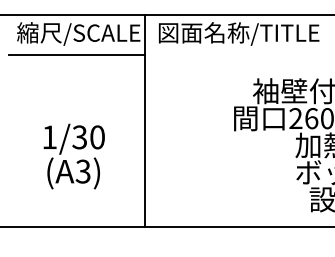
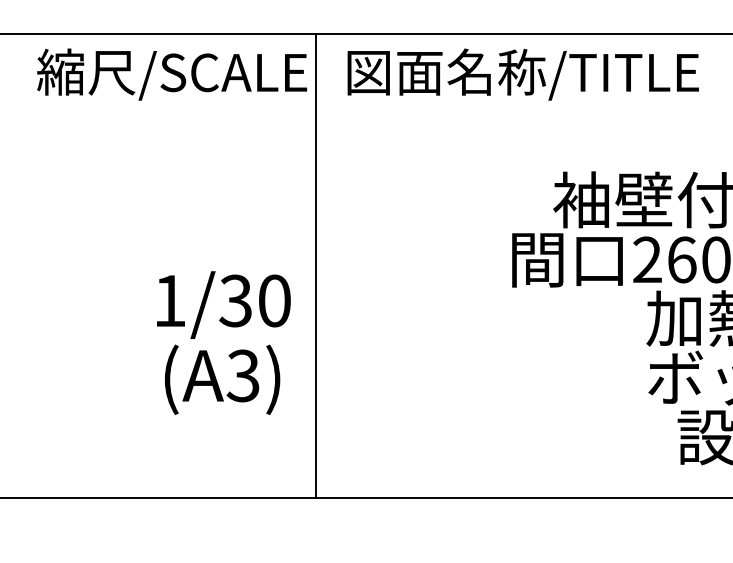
line: (76, 55) -> (167, 121), removed
text: (73, 156) -> (222, 342), moved

